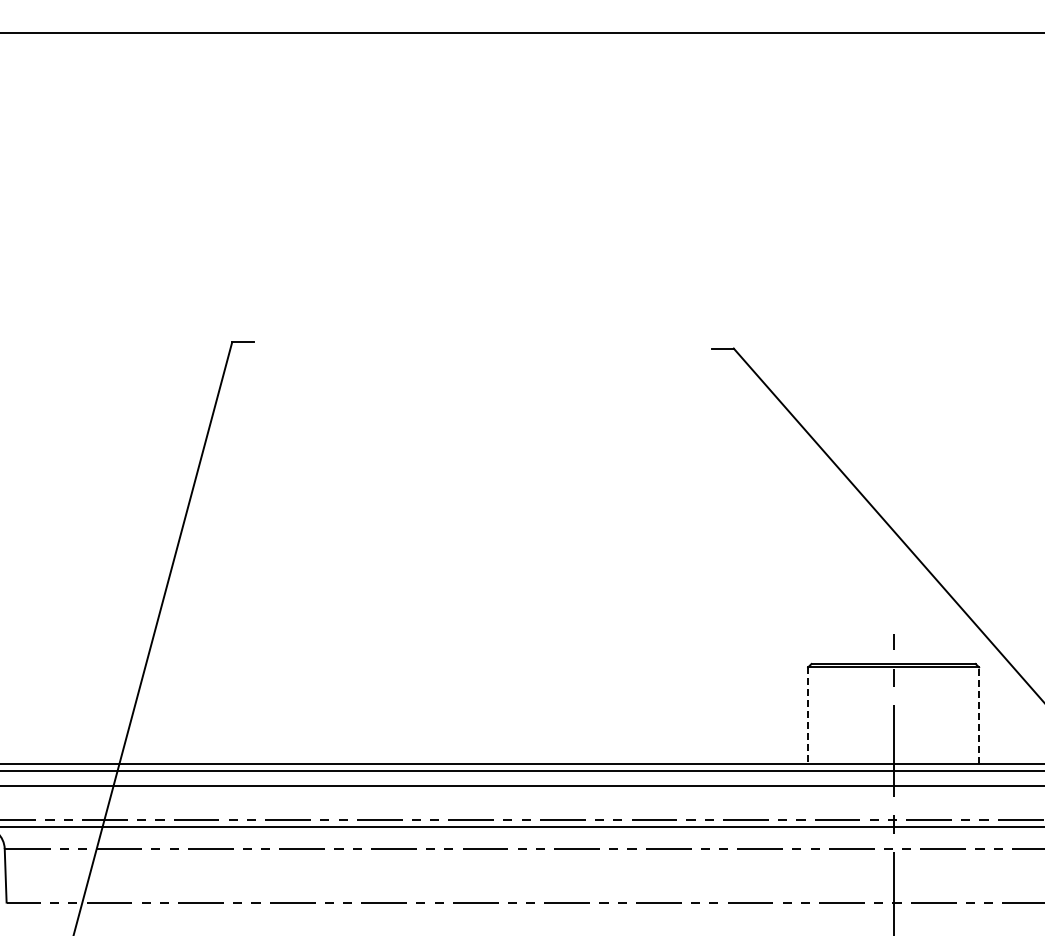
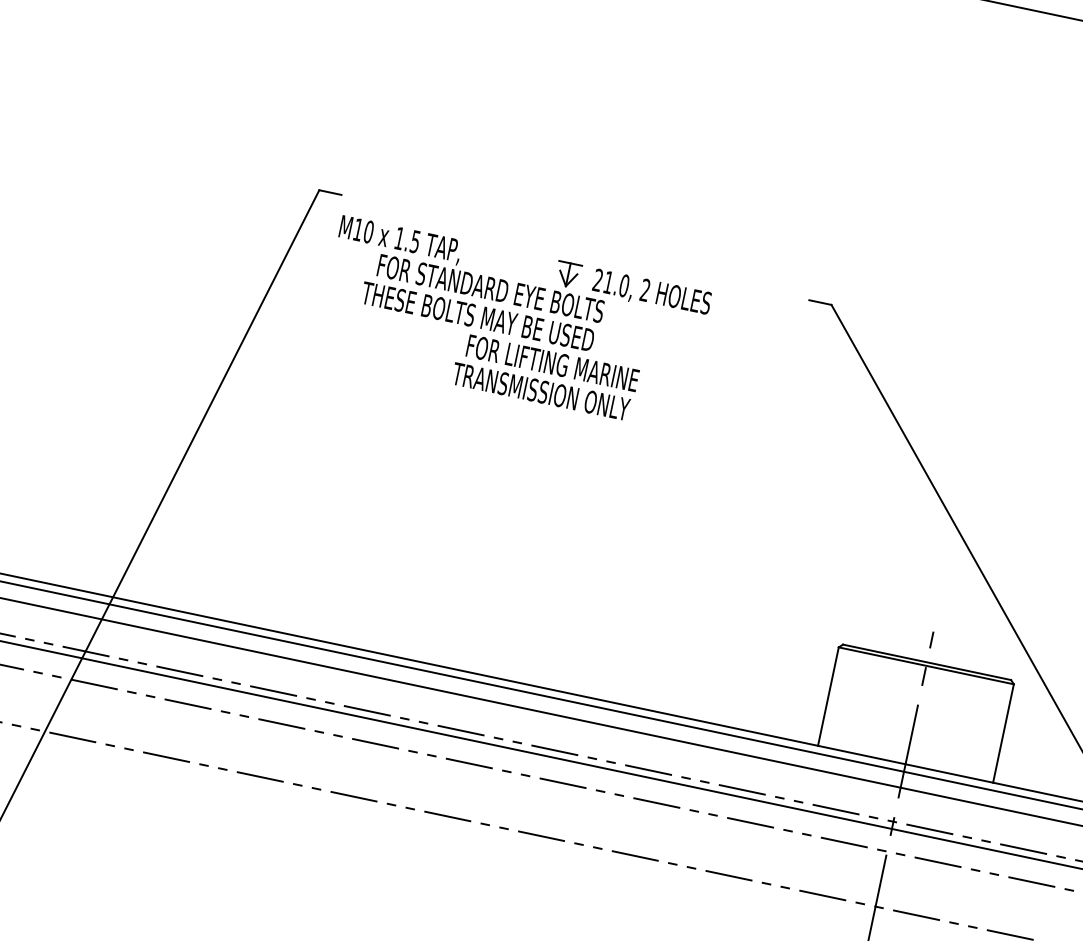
part: (439, 429) -> (512, 324), added
line: (979, 714) -> (1004, 732), dashed -> solid
line: (808, 715) -> (828, 696), dashed -> solid

